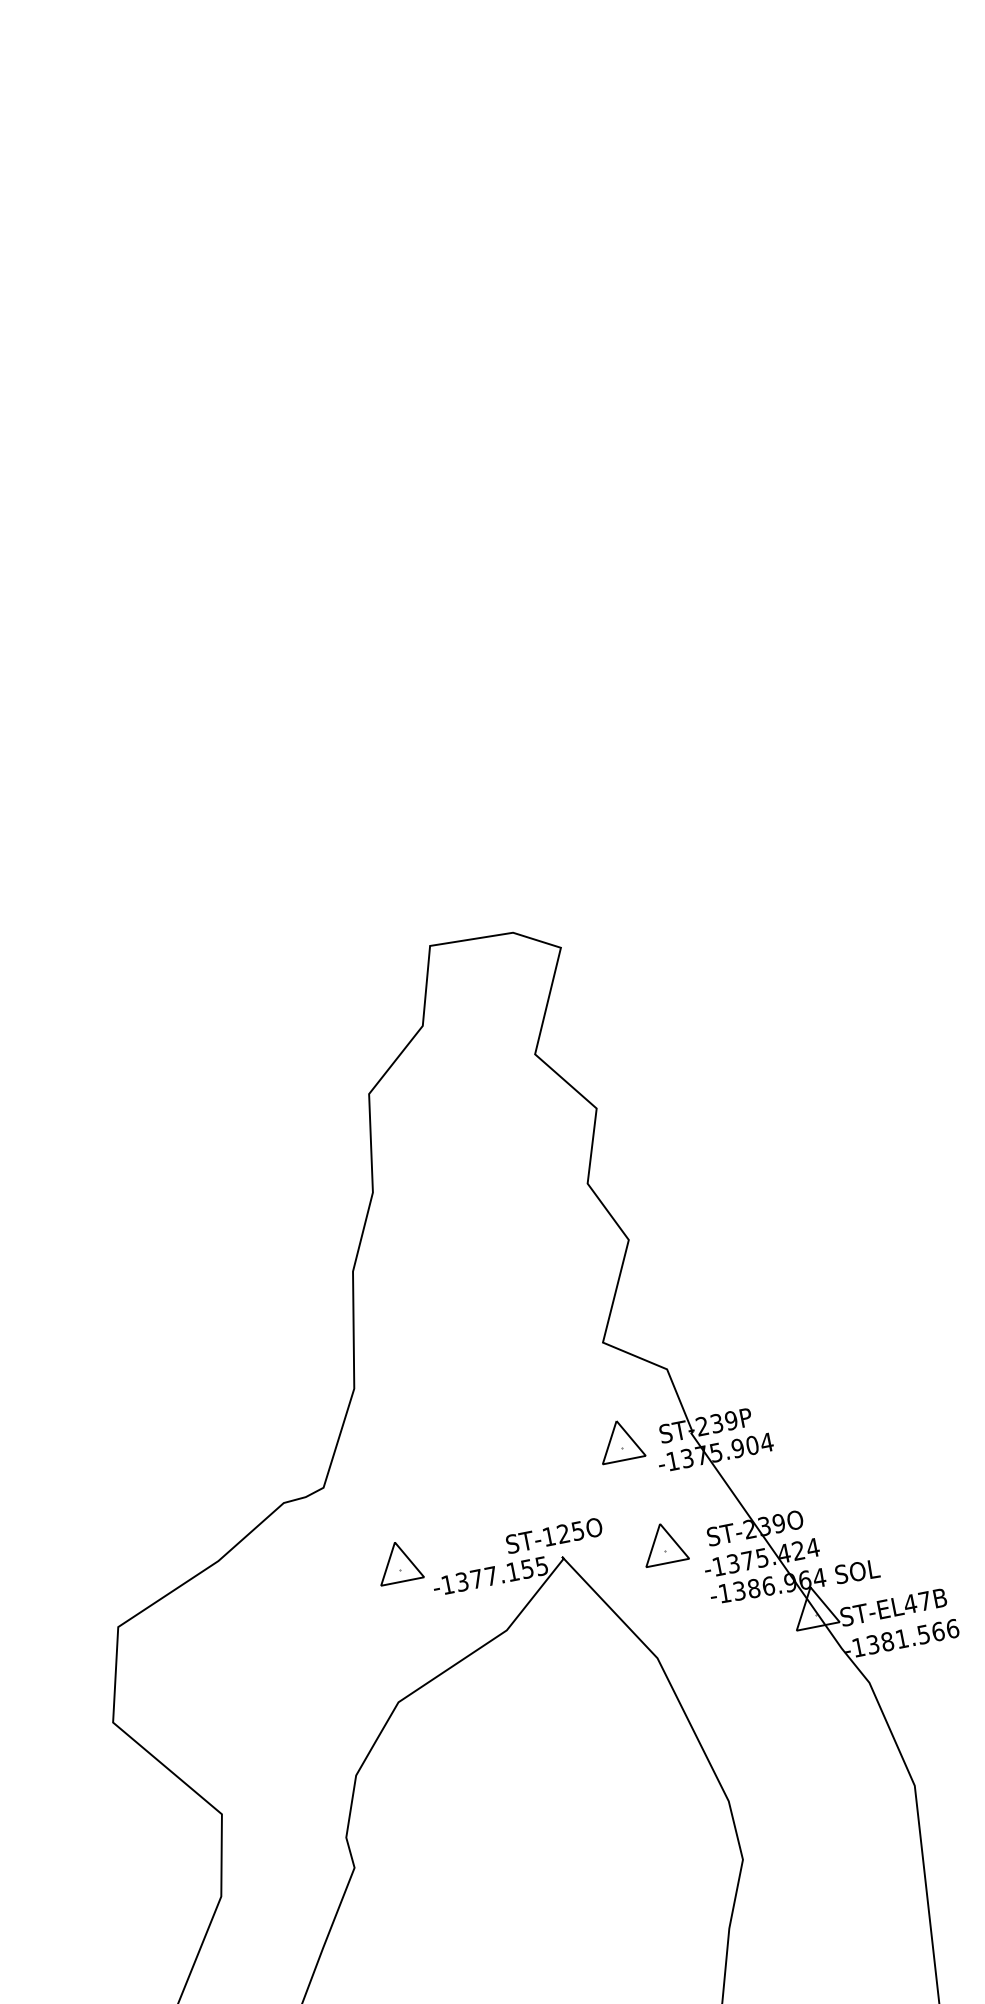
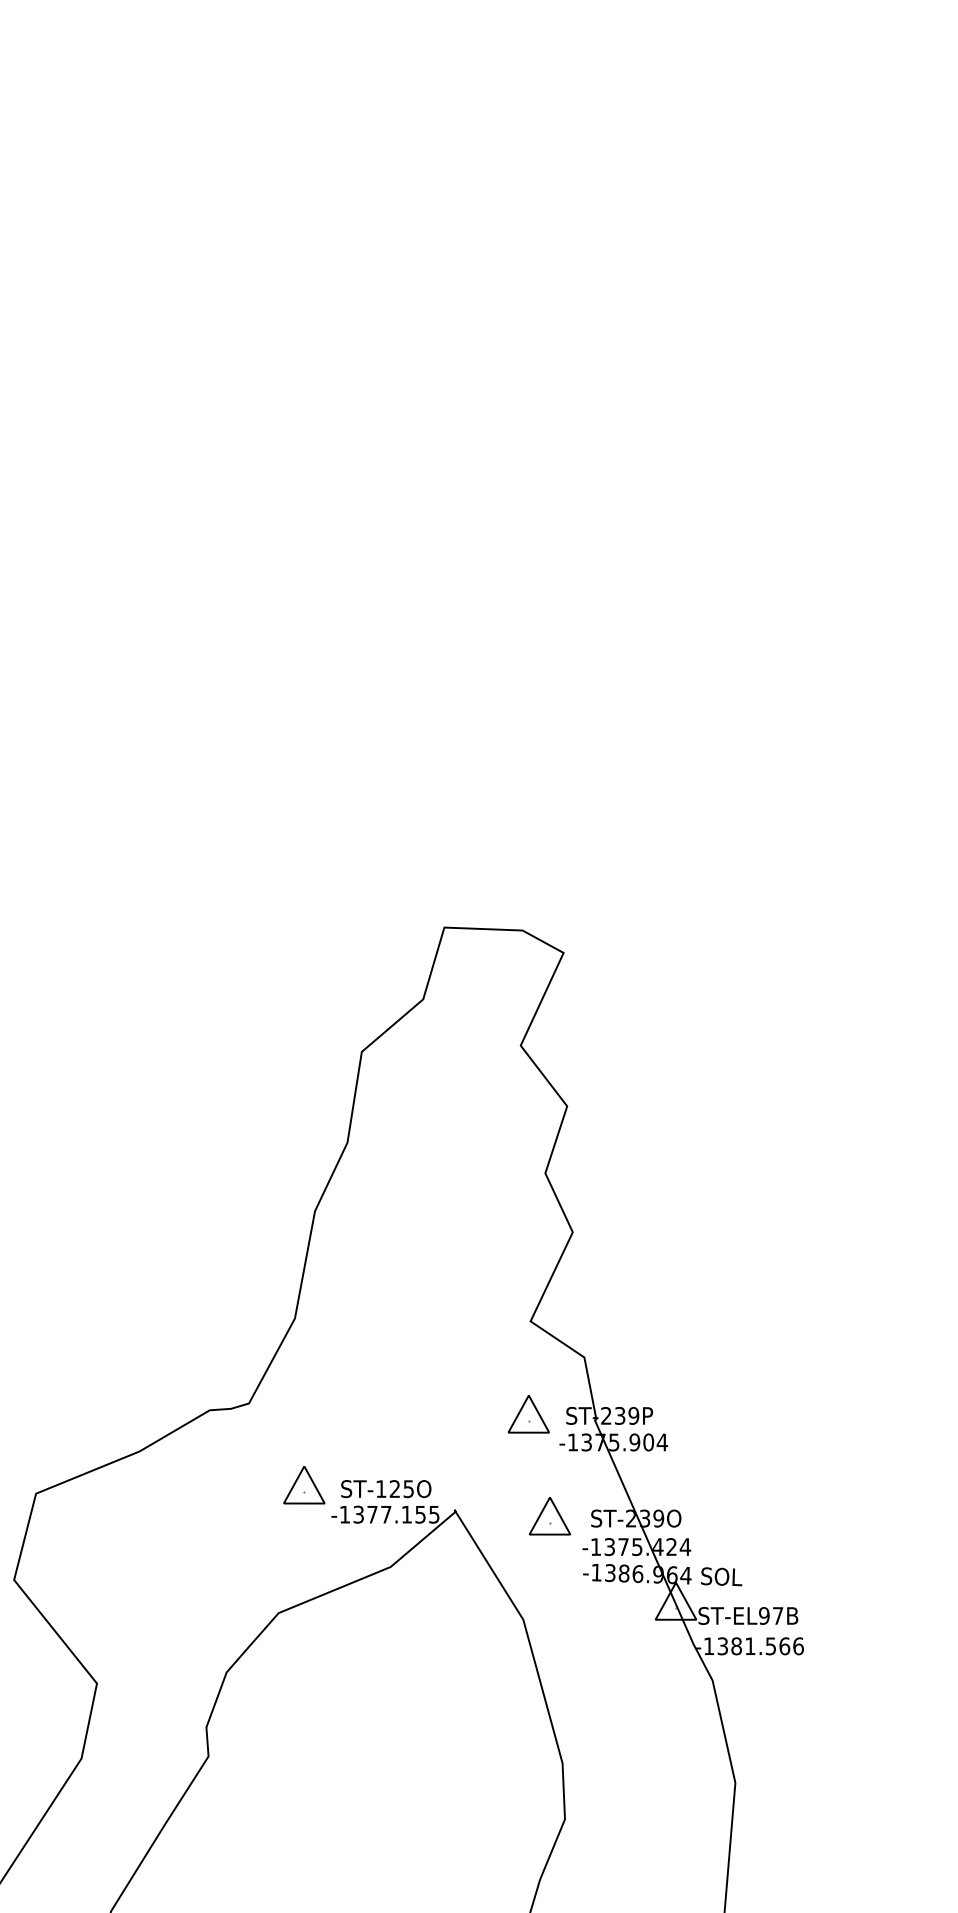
text: (554, 1536) -> (386, 1489), moved
text: (909, 1603) -> (763, 1615), ST-EL47B -> ST-EL97B

